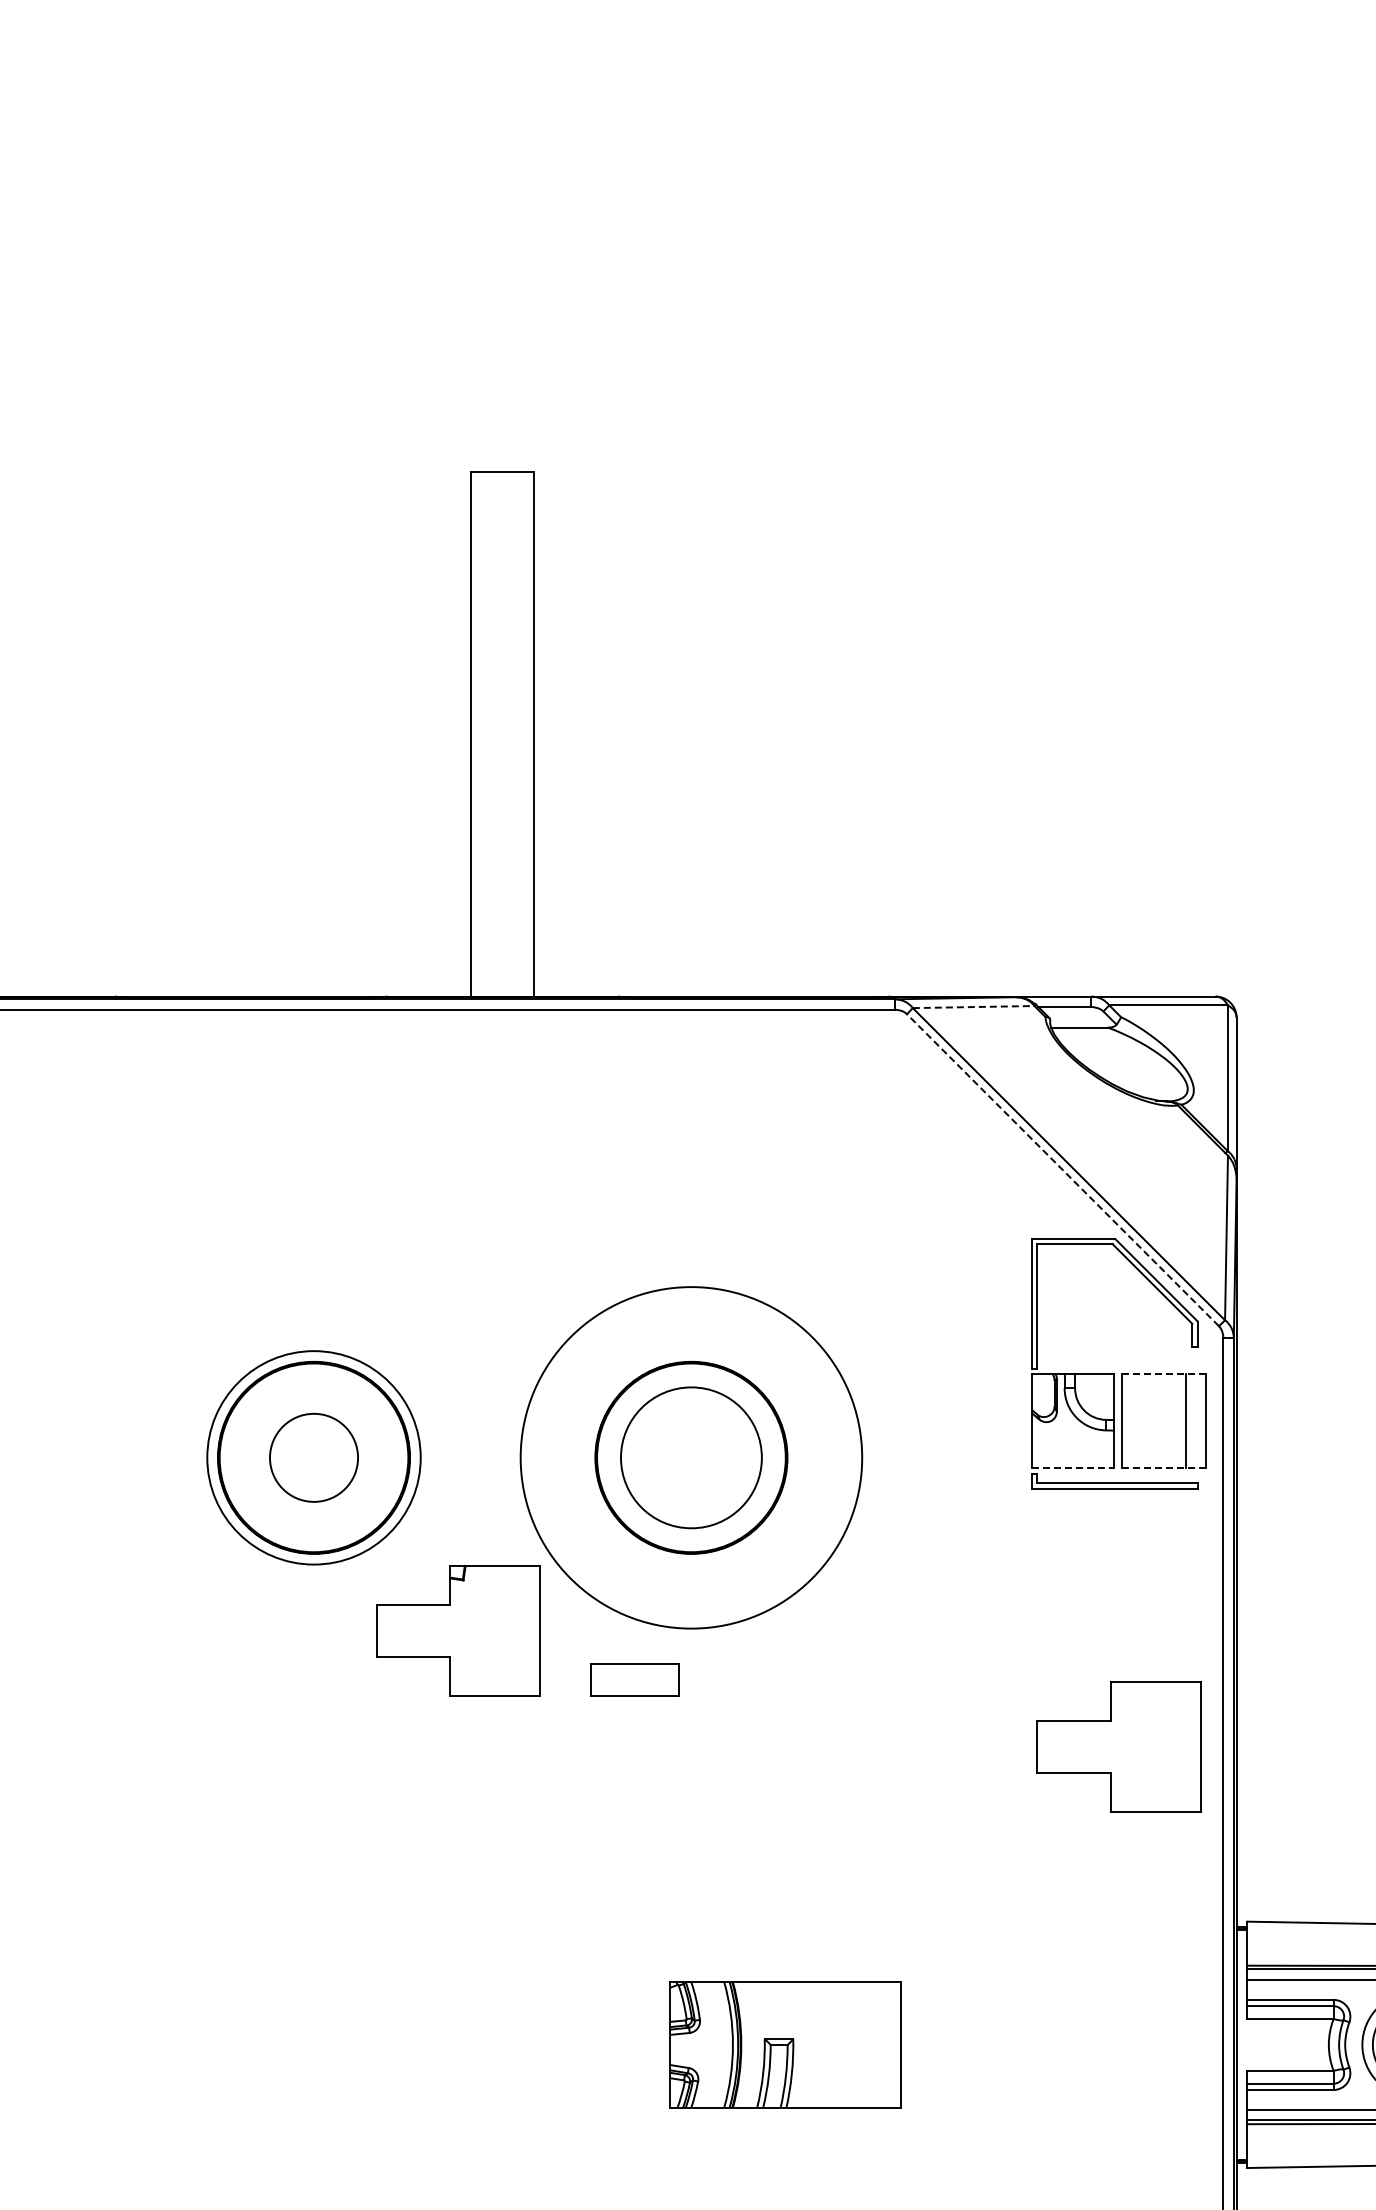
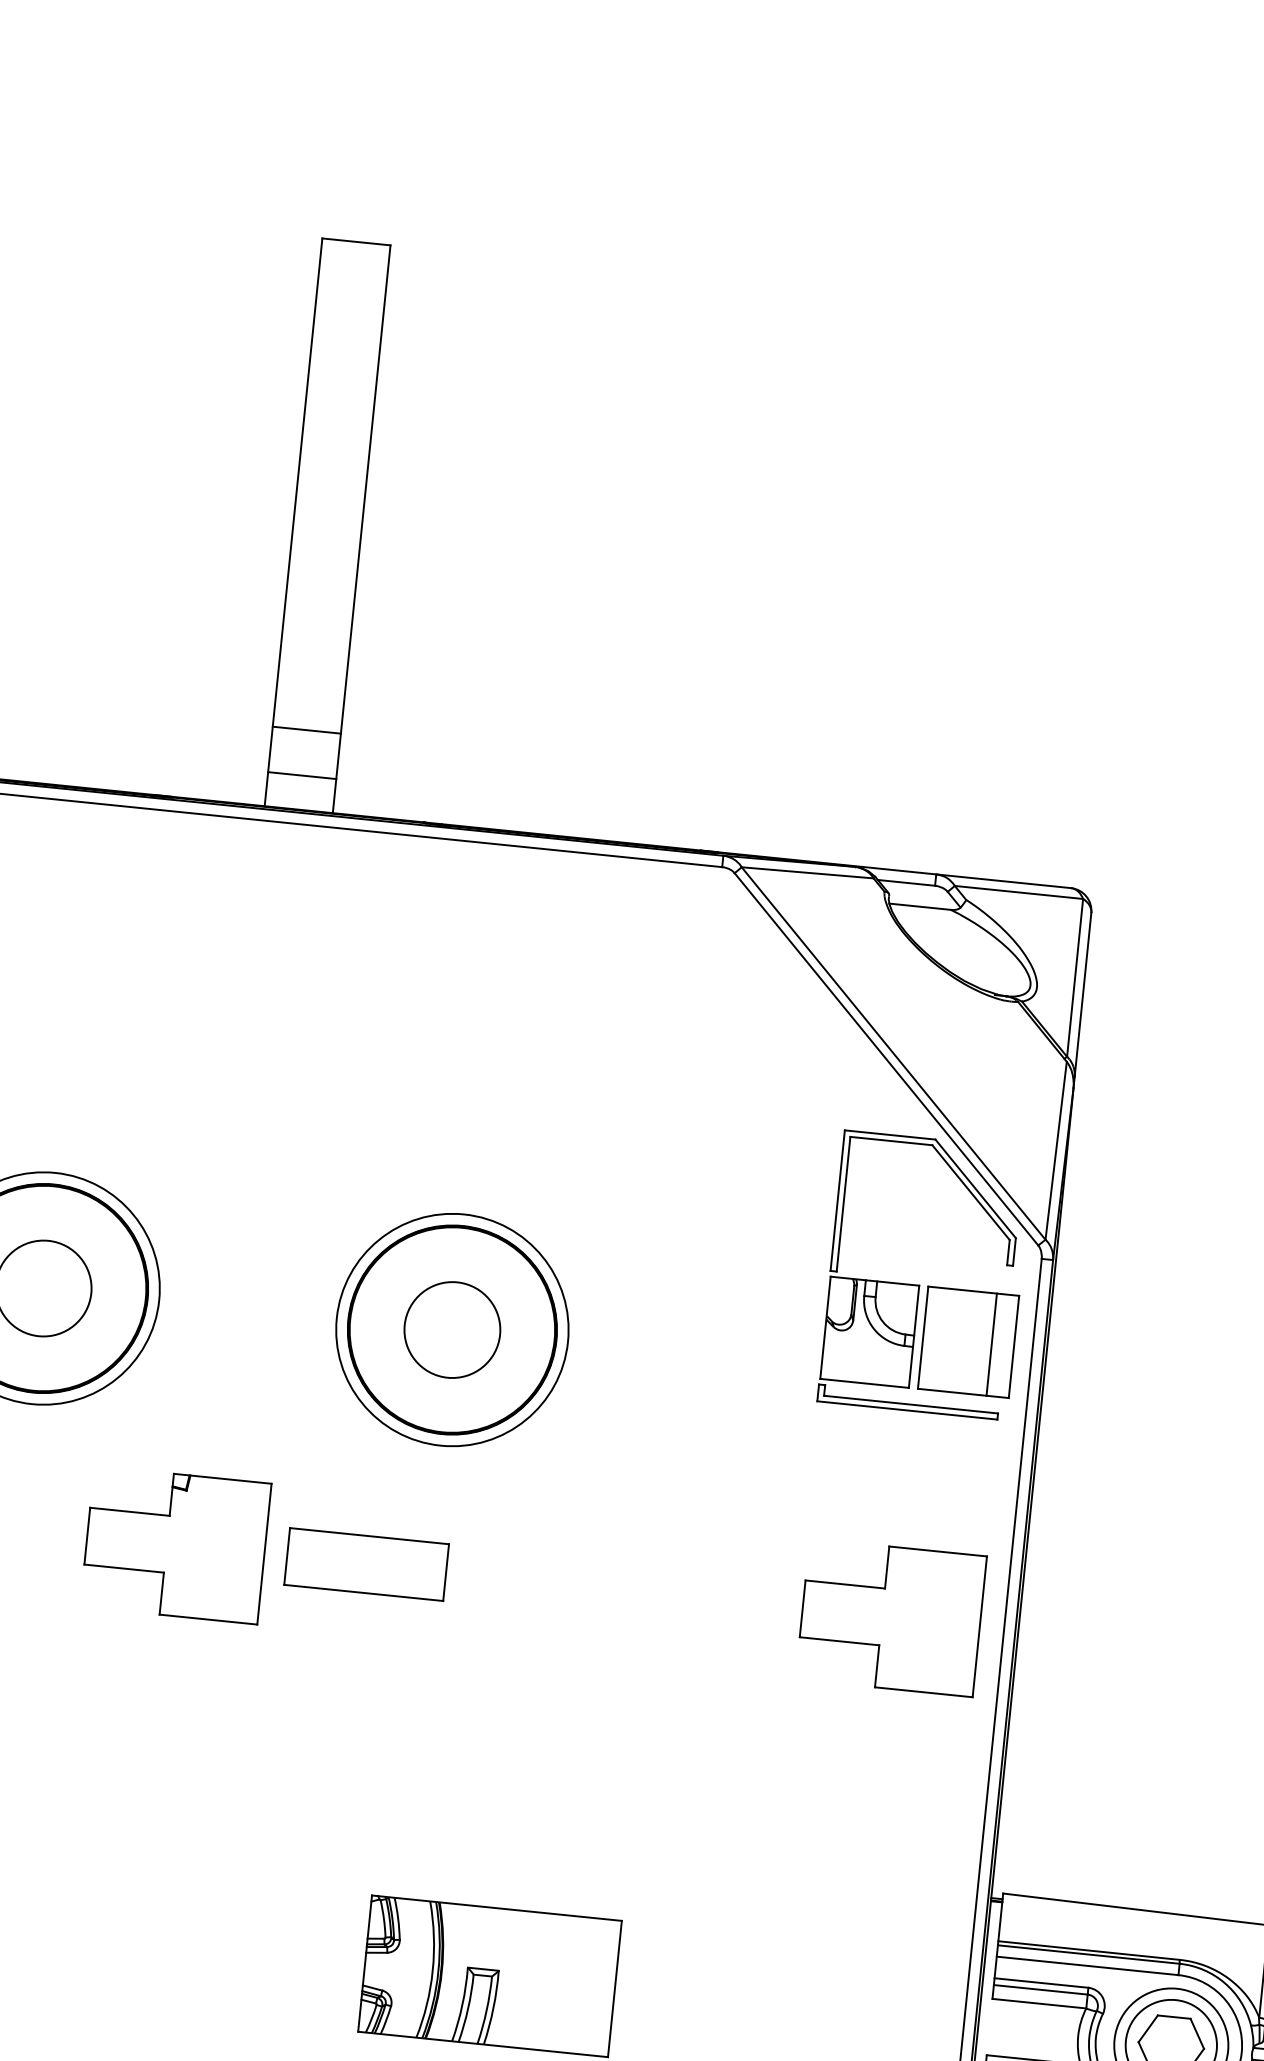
line: (502, 923) -> (306, 730), added
line: (502, 965) -> (301, 775), added
line: (973, 1007) -> (807, 873), dashed -> solid
line: (1062, 1170) -> (885, 1059), dashed -> solid
line: (1164, 1373) -> (974, 1290), dashed -> solid
circle: (691, 1457) -> (452, 1329), size x0.62
circle: (691, 1457) -> (452, 1329), size x0.62
line: (1073, 1468) -> (865, 1383), dashed -> solid
line: (1164, 1468) -> (963, 1393), dashed -> solid
part: (458, 1630) -> (175, 1544), moved
part: (634, 1679) -> (366, 1563), size x1.67
part: (1118, 1746) -> (890, 1617), moved

